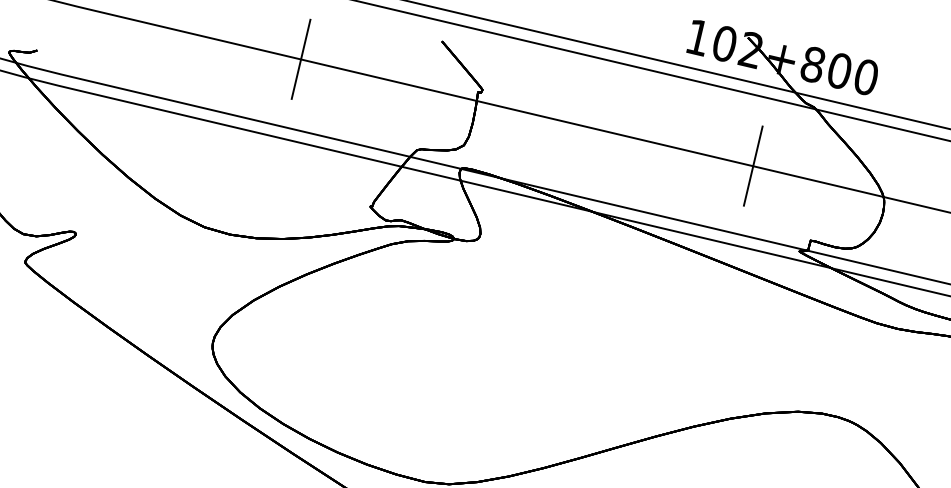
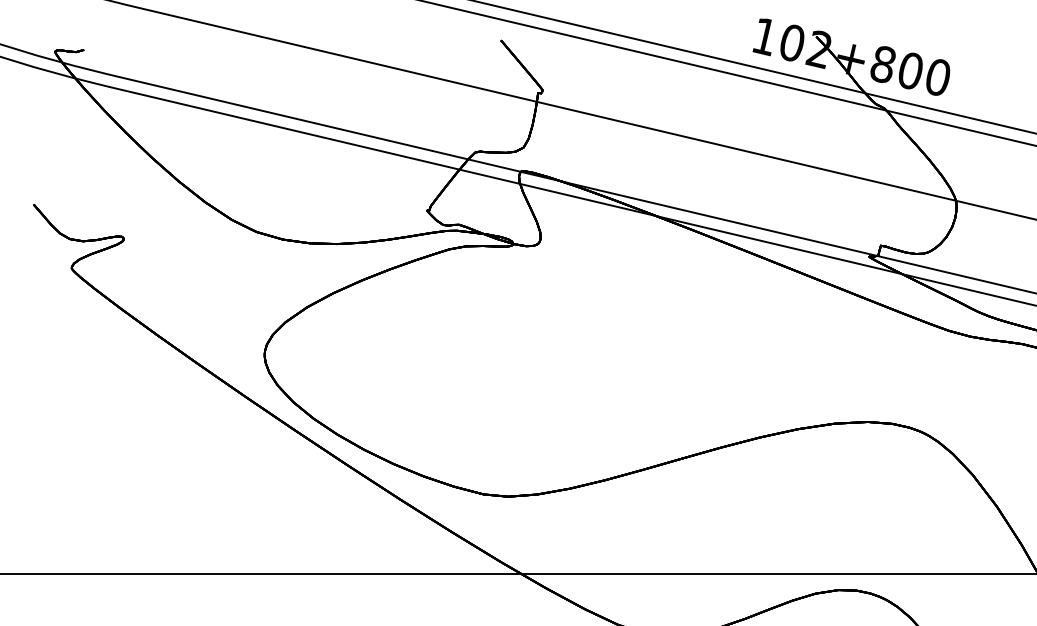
line: (300, 58) -> (355, 58), removed
line: (753, 165) -> (821, 168), removed

